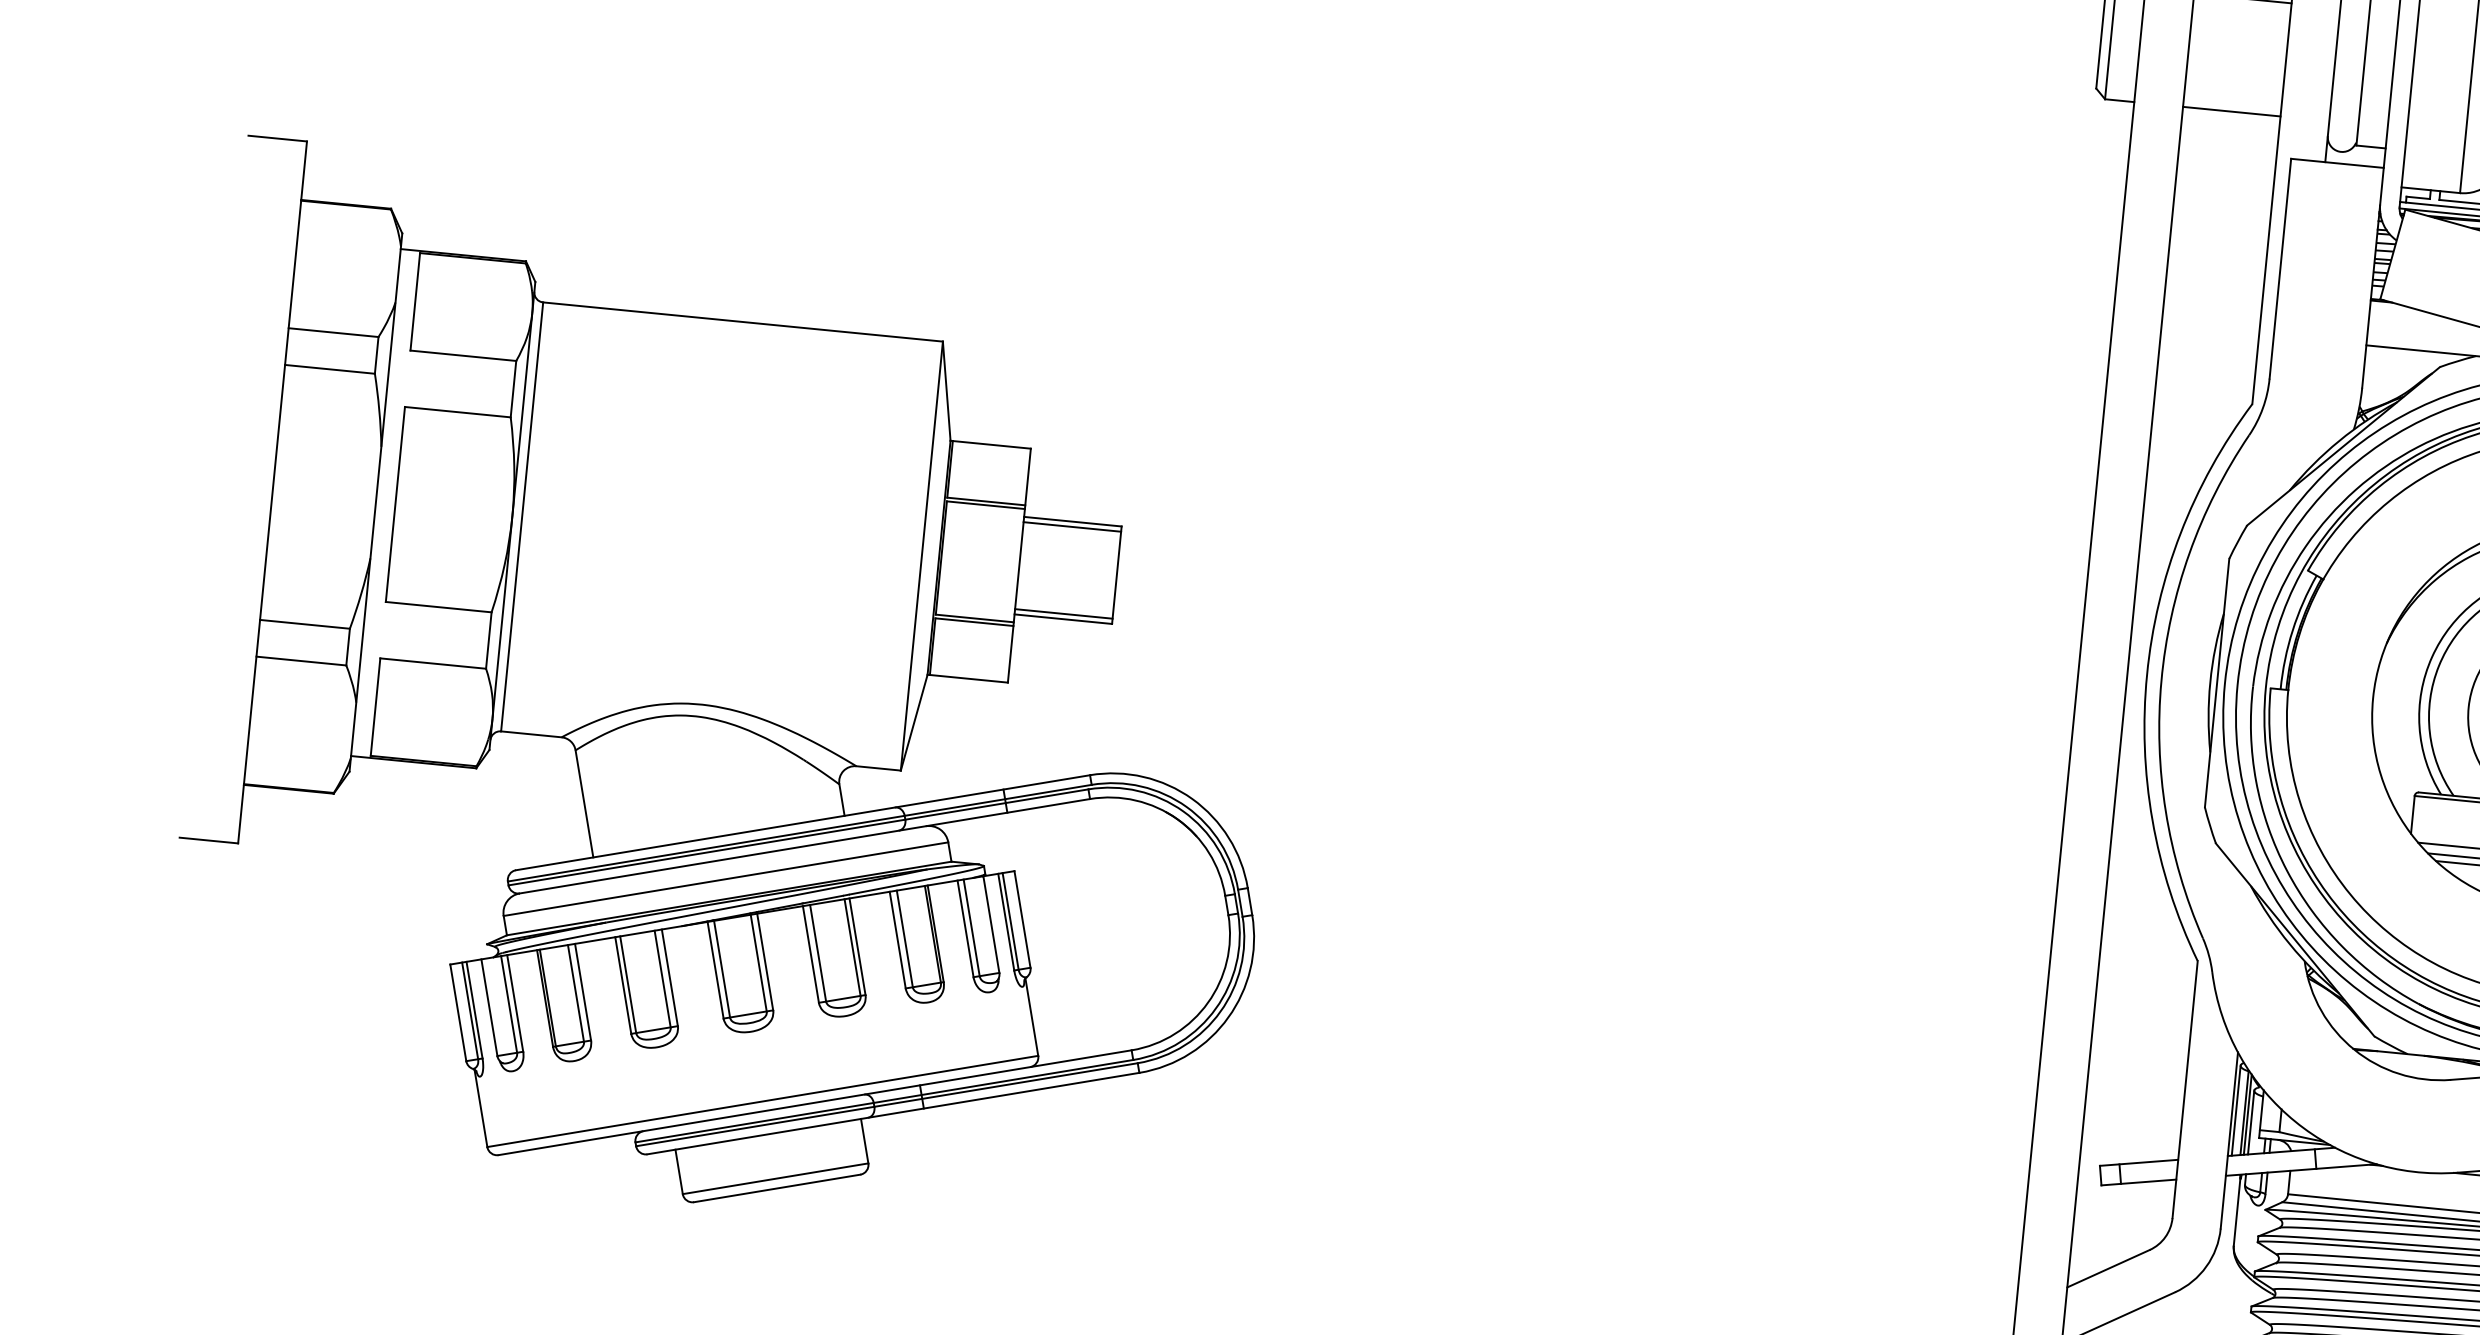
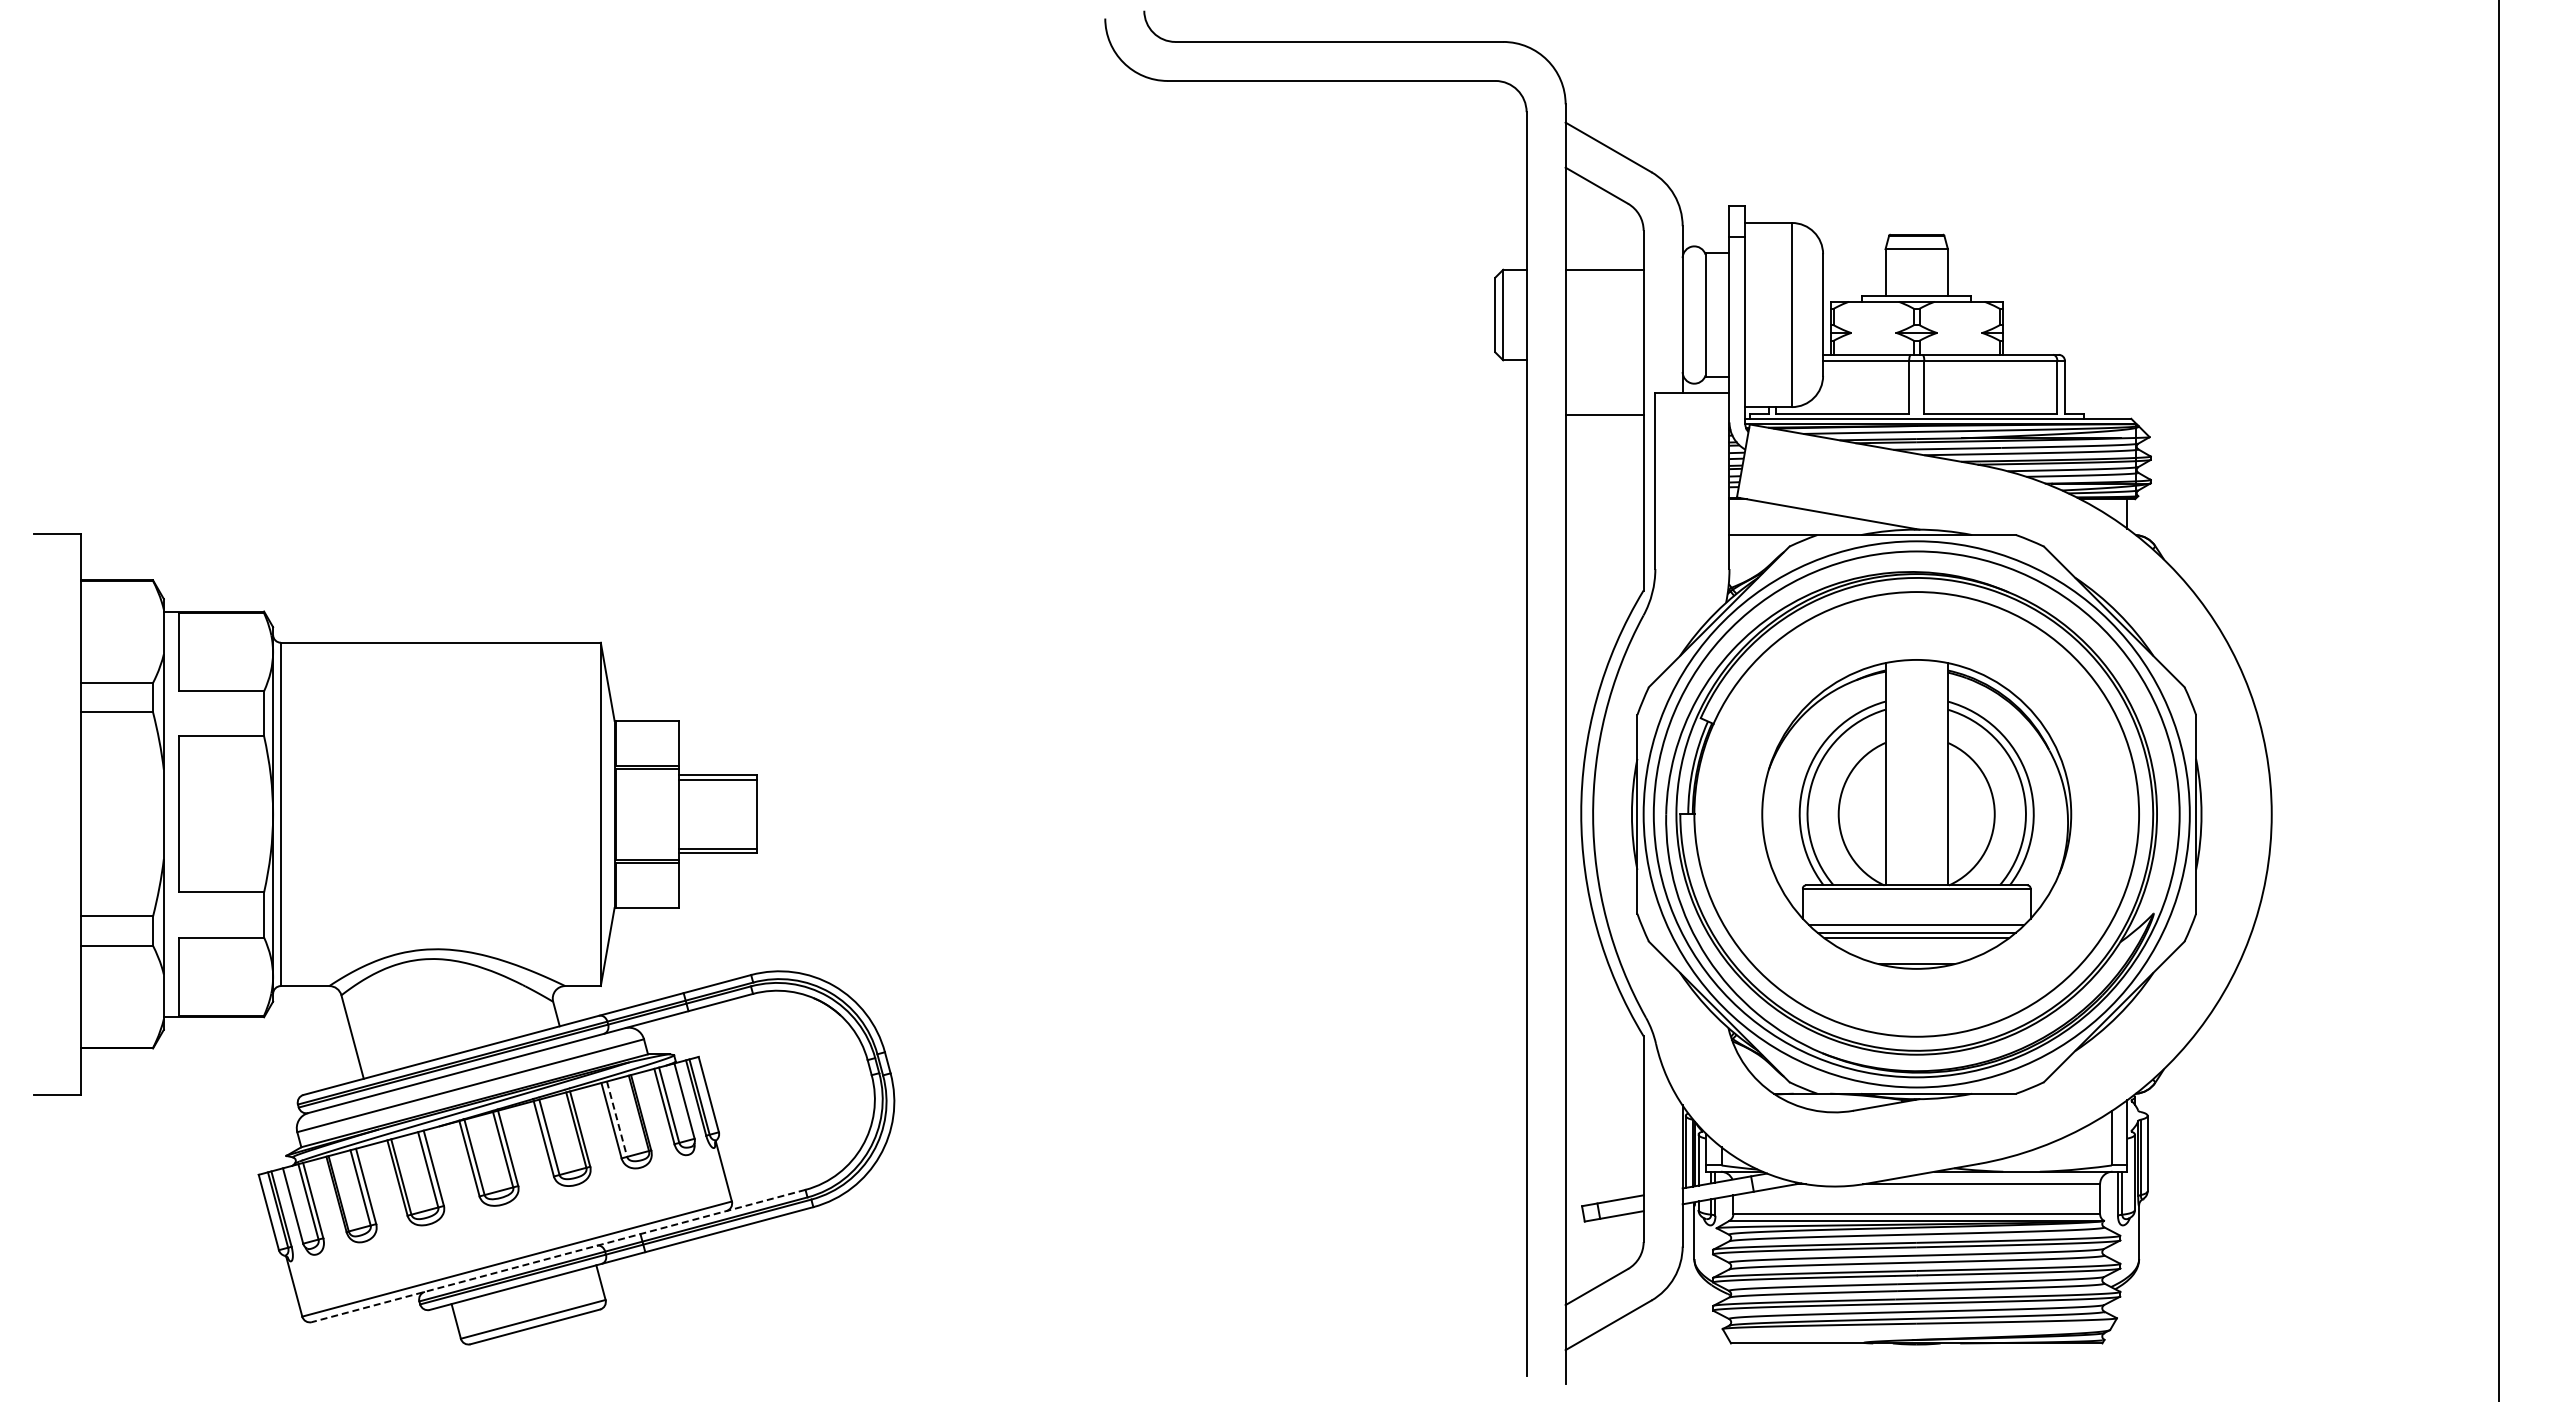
line: (2231, 111) -> (1604, 415), moved
line: (905, 939) -> (617, 1119), solid -> dashed
line: (814, 1103) -> (558, 1256), solid -> dashed

